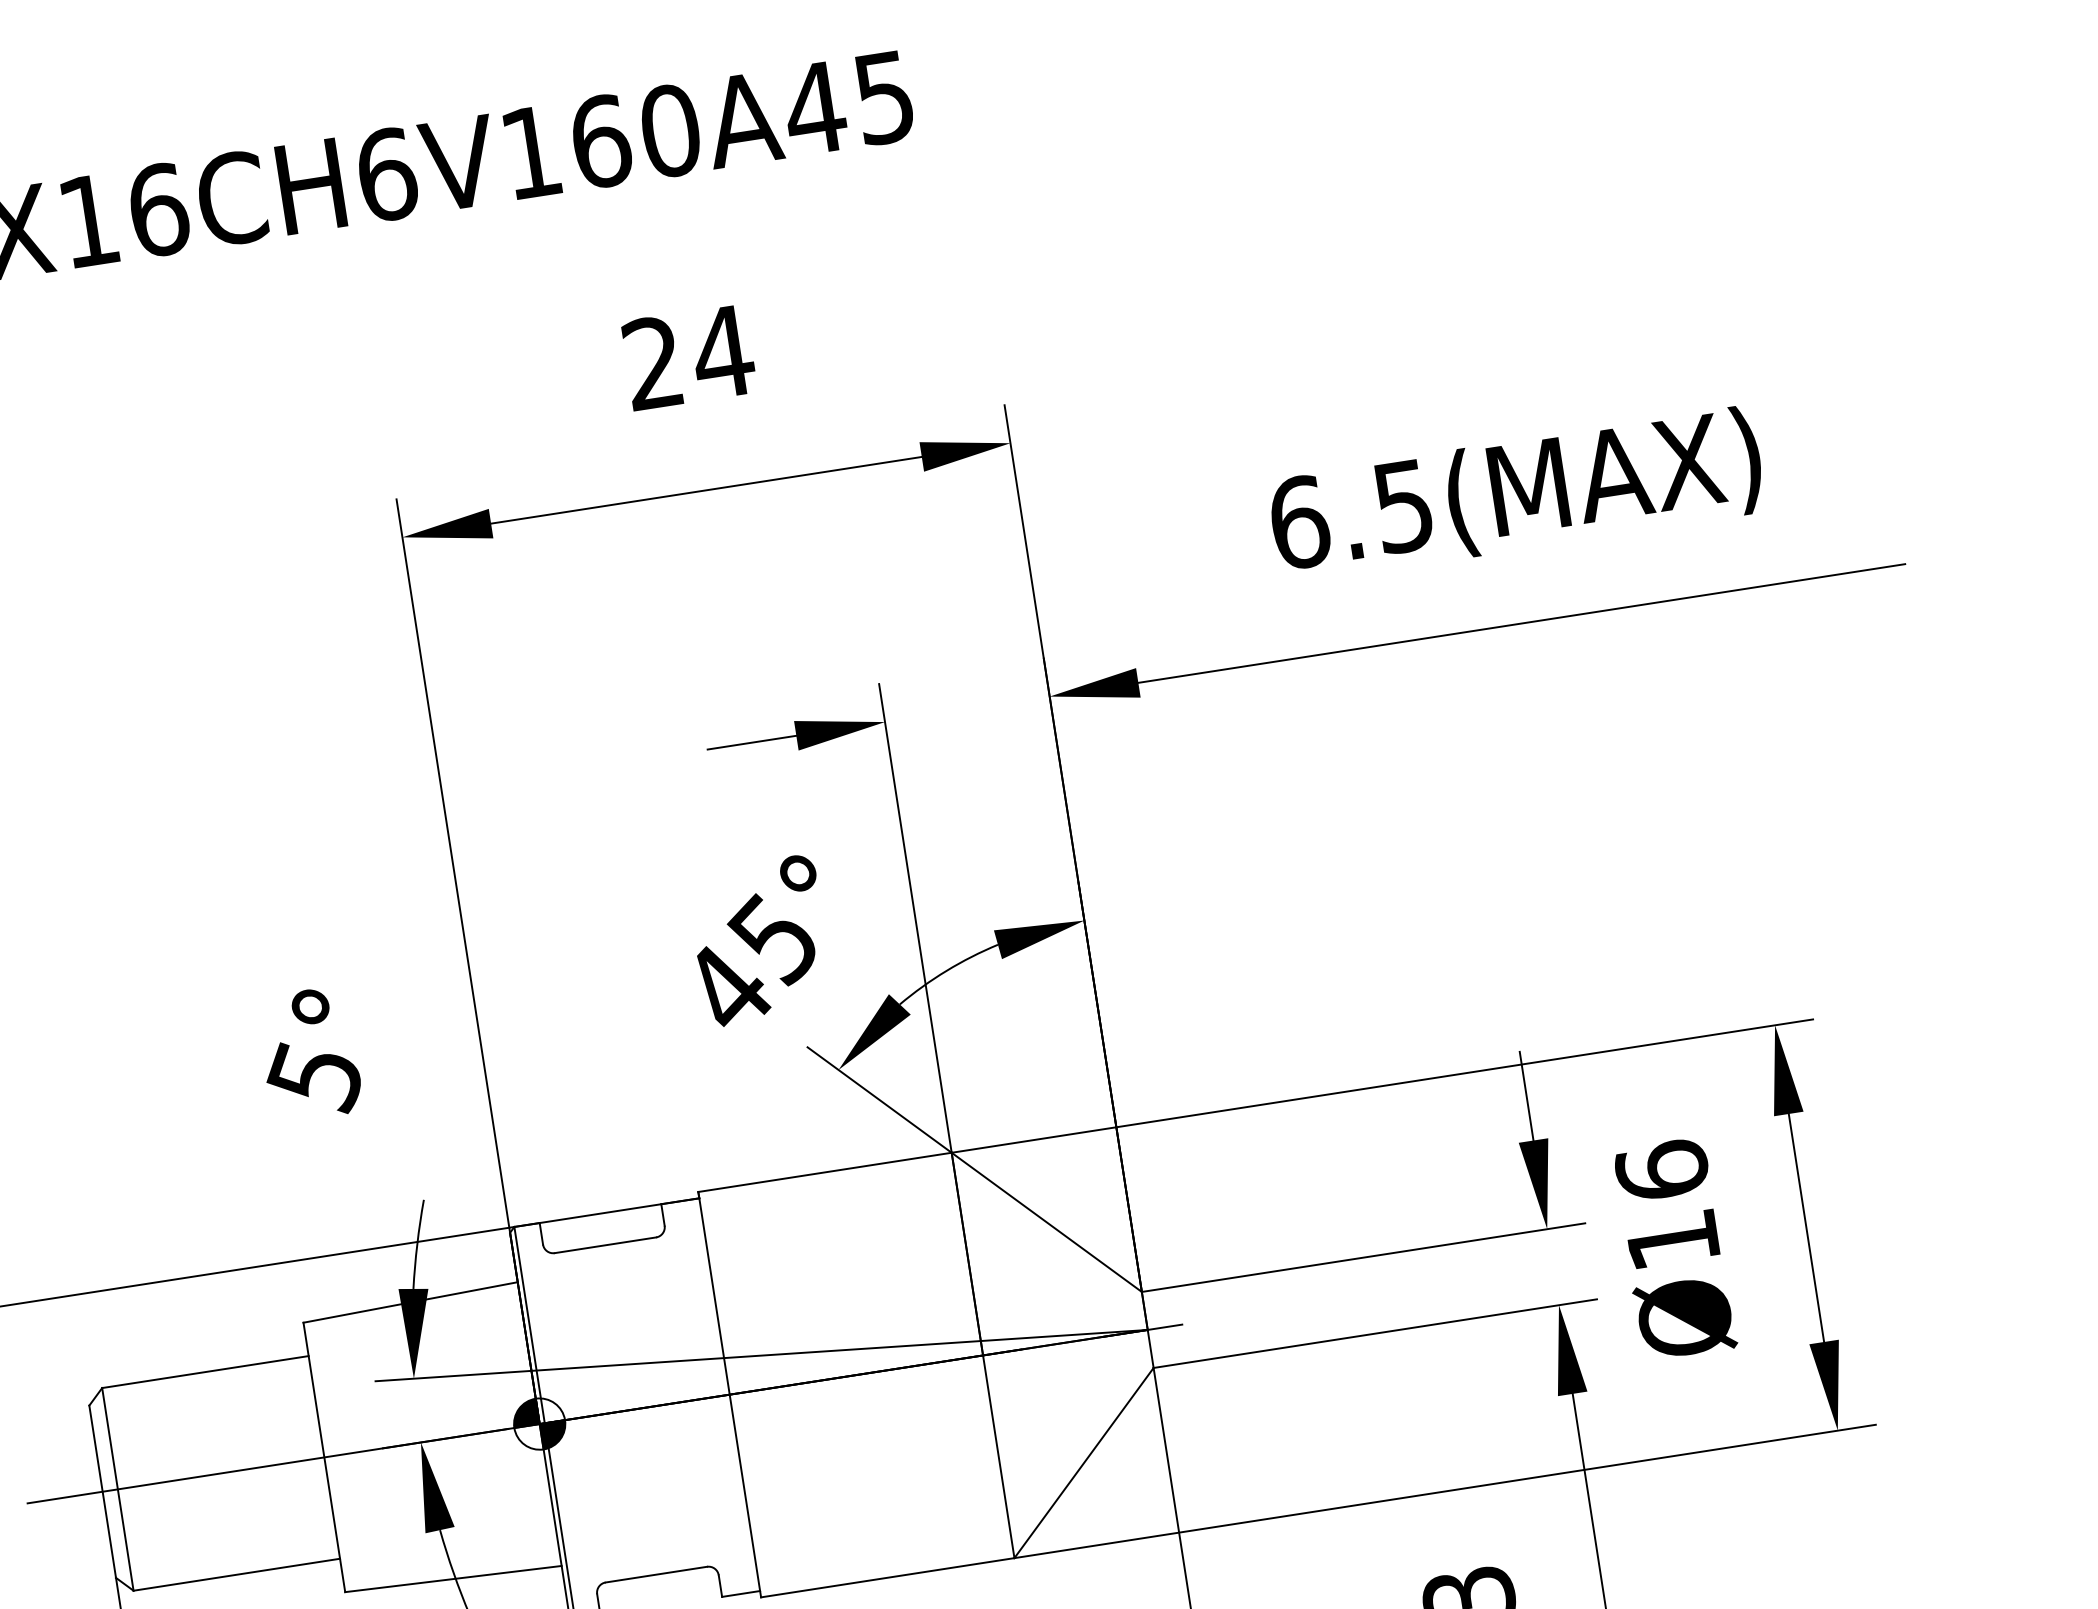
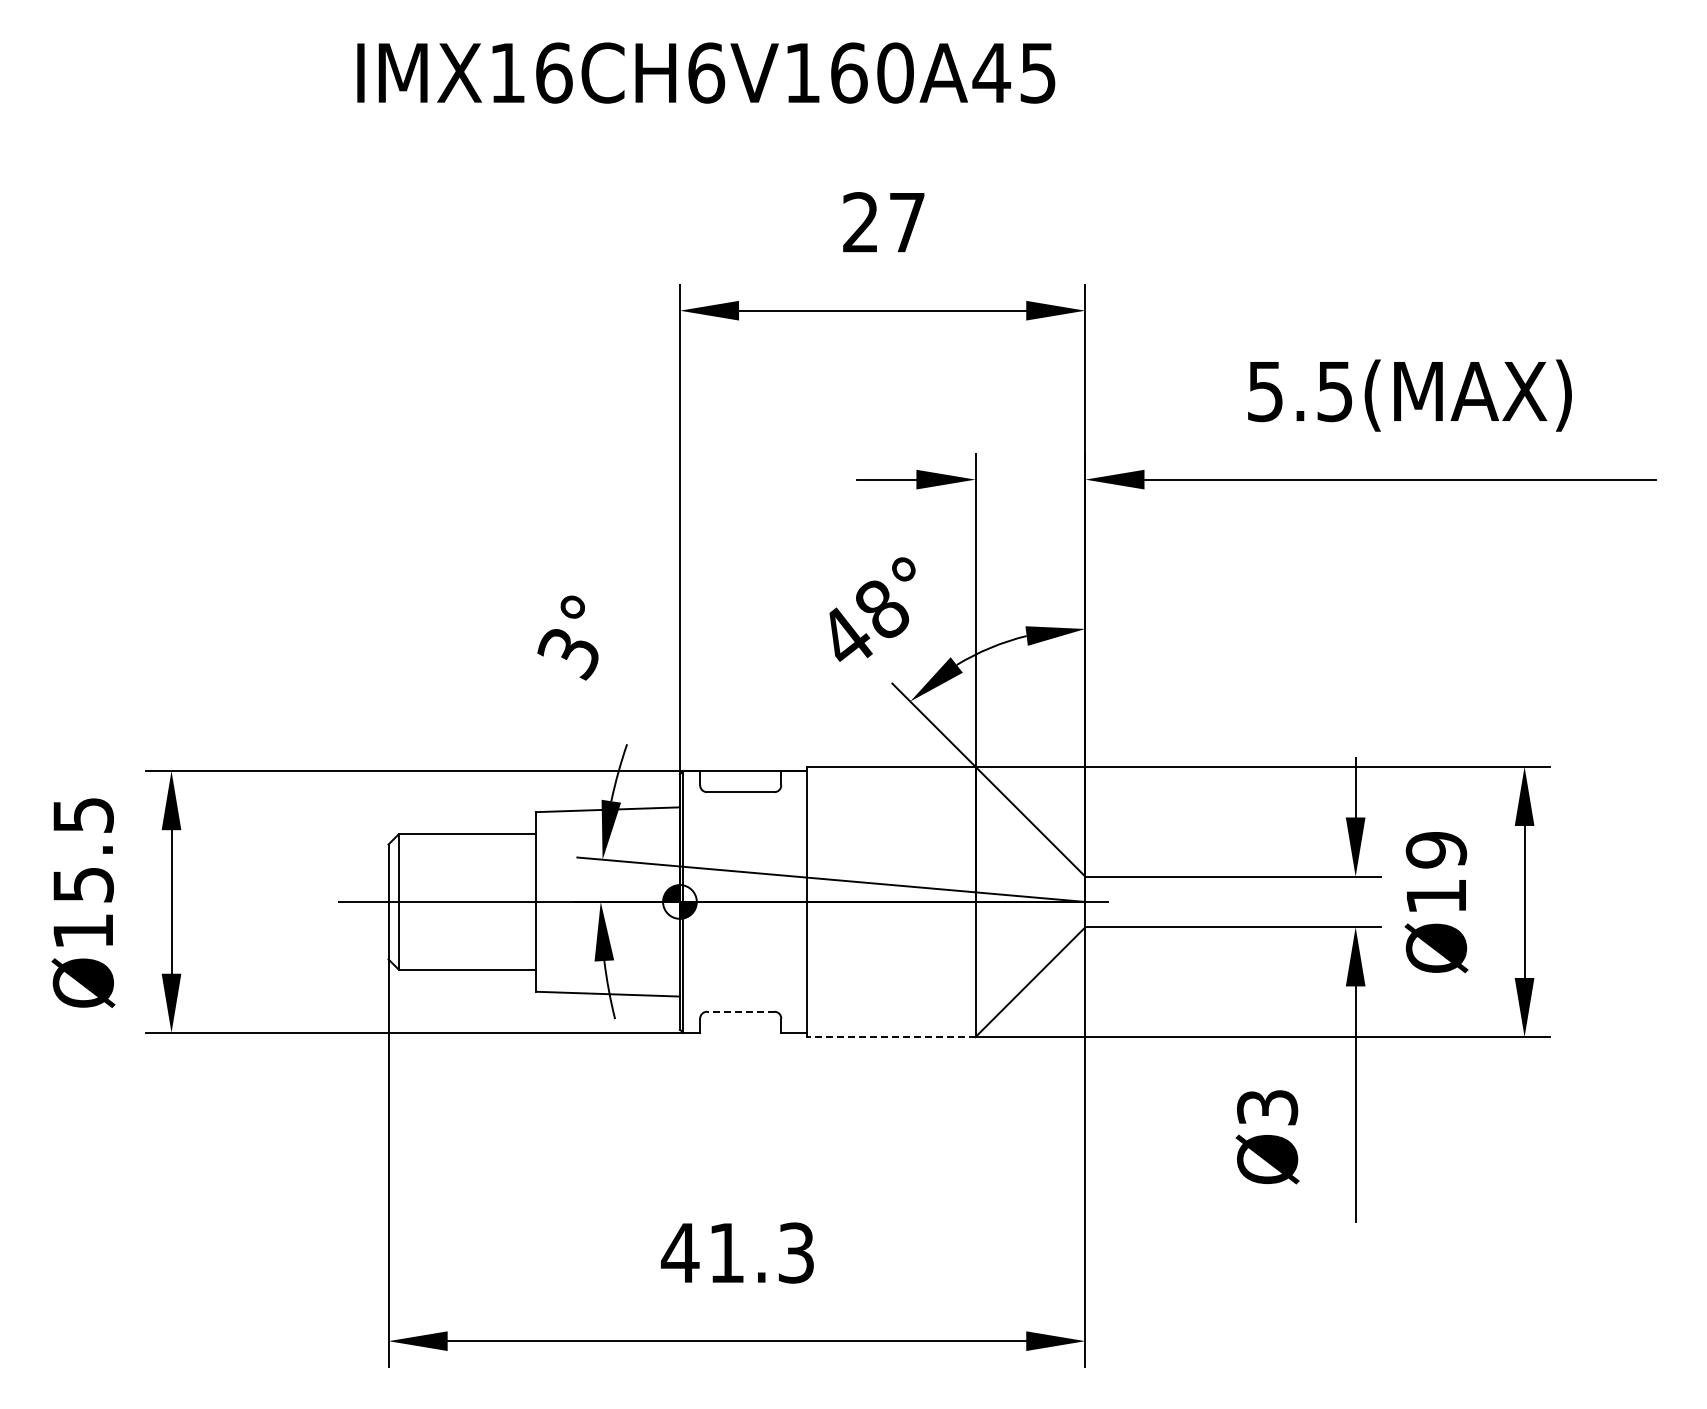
text: (721, 352) -> (906, 222), 24 -> 27
text: (1299, 522) -> (1265, 391), 6.5(MAX) -> 5.5(MAX)
text: (772, 938) -> (880, 609), 45° -> 48°
text: (313, 1077) -> (567, 653), 5° -> 3°
text: (1662, 1169) -> (1436, 849), Ø16 -> Ø19
line: (655, 1574) -> (740, 1011), solid -> dashed
line: (886, 1578) -> (890, 1037), solid -> dashed

